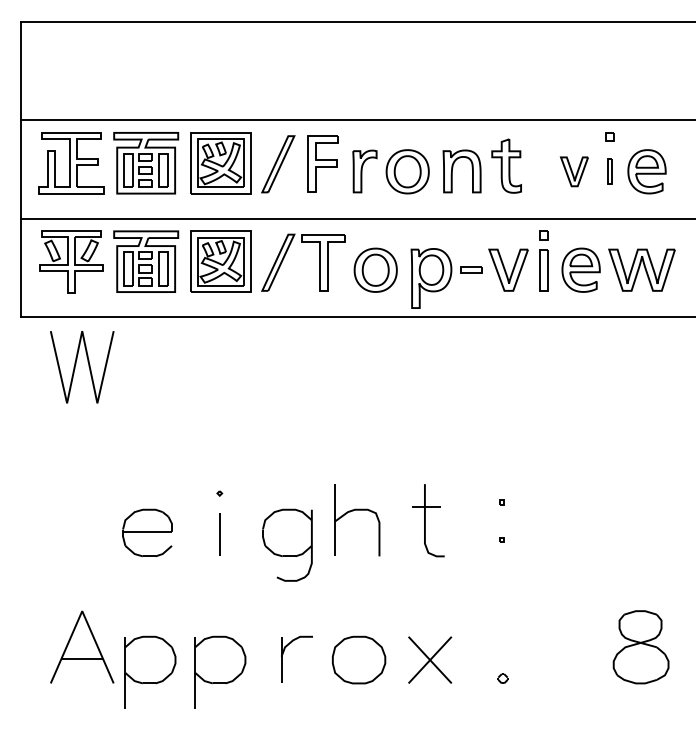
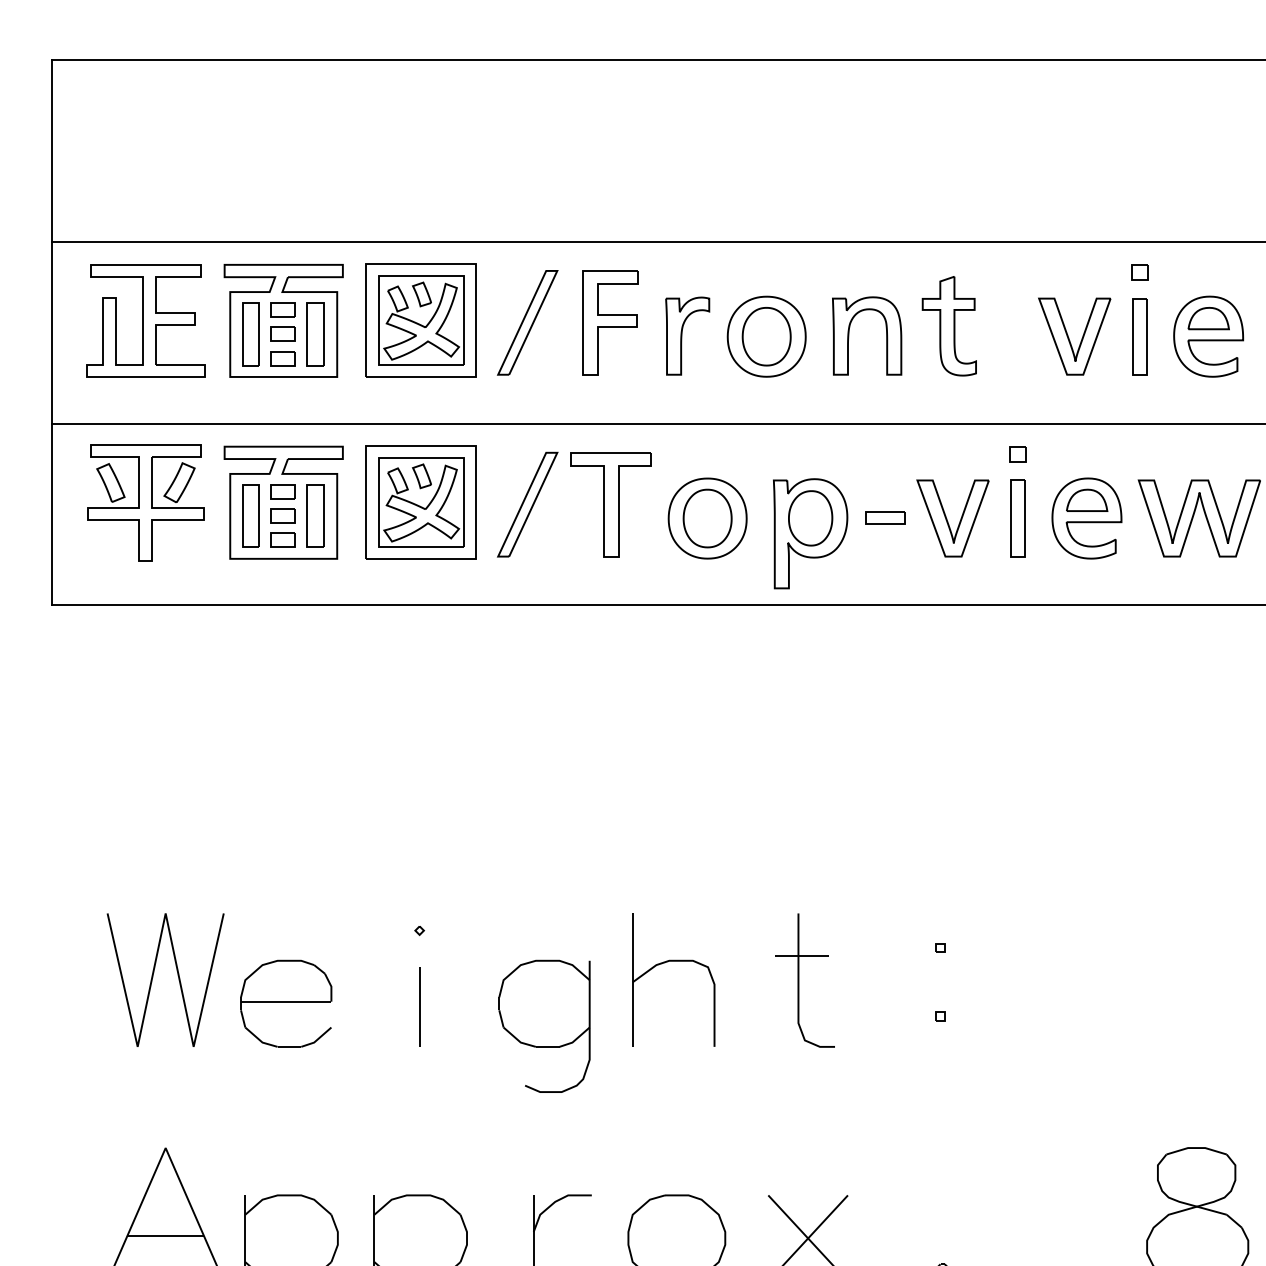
part: (574, 171) -> (1074, 336), size x1.43
part: (609, 171) -> (1139, 336), size x1.67
line: (88, 366) -> (177, 978), moved

